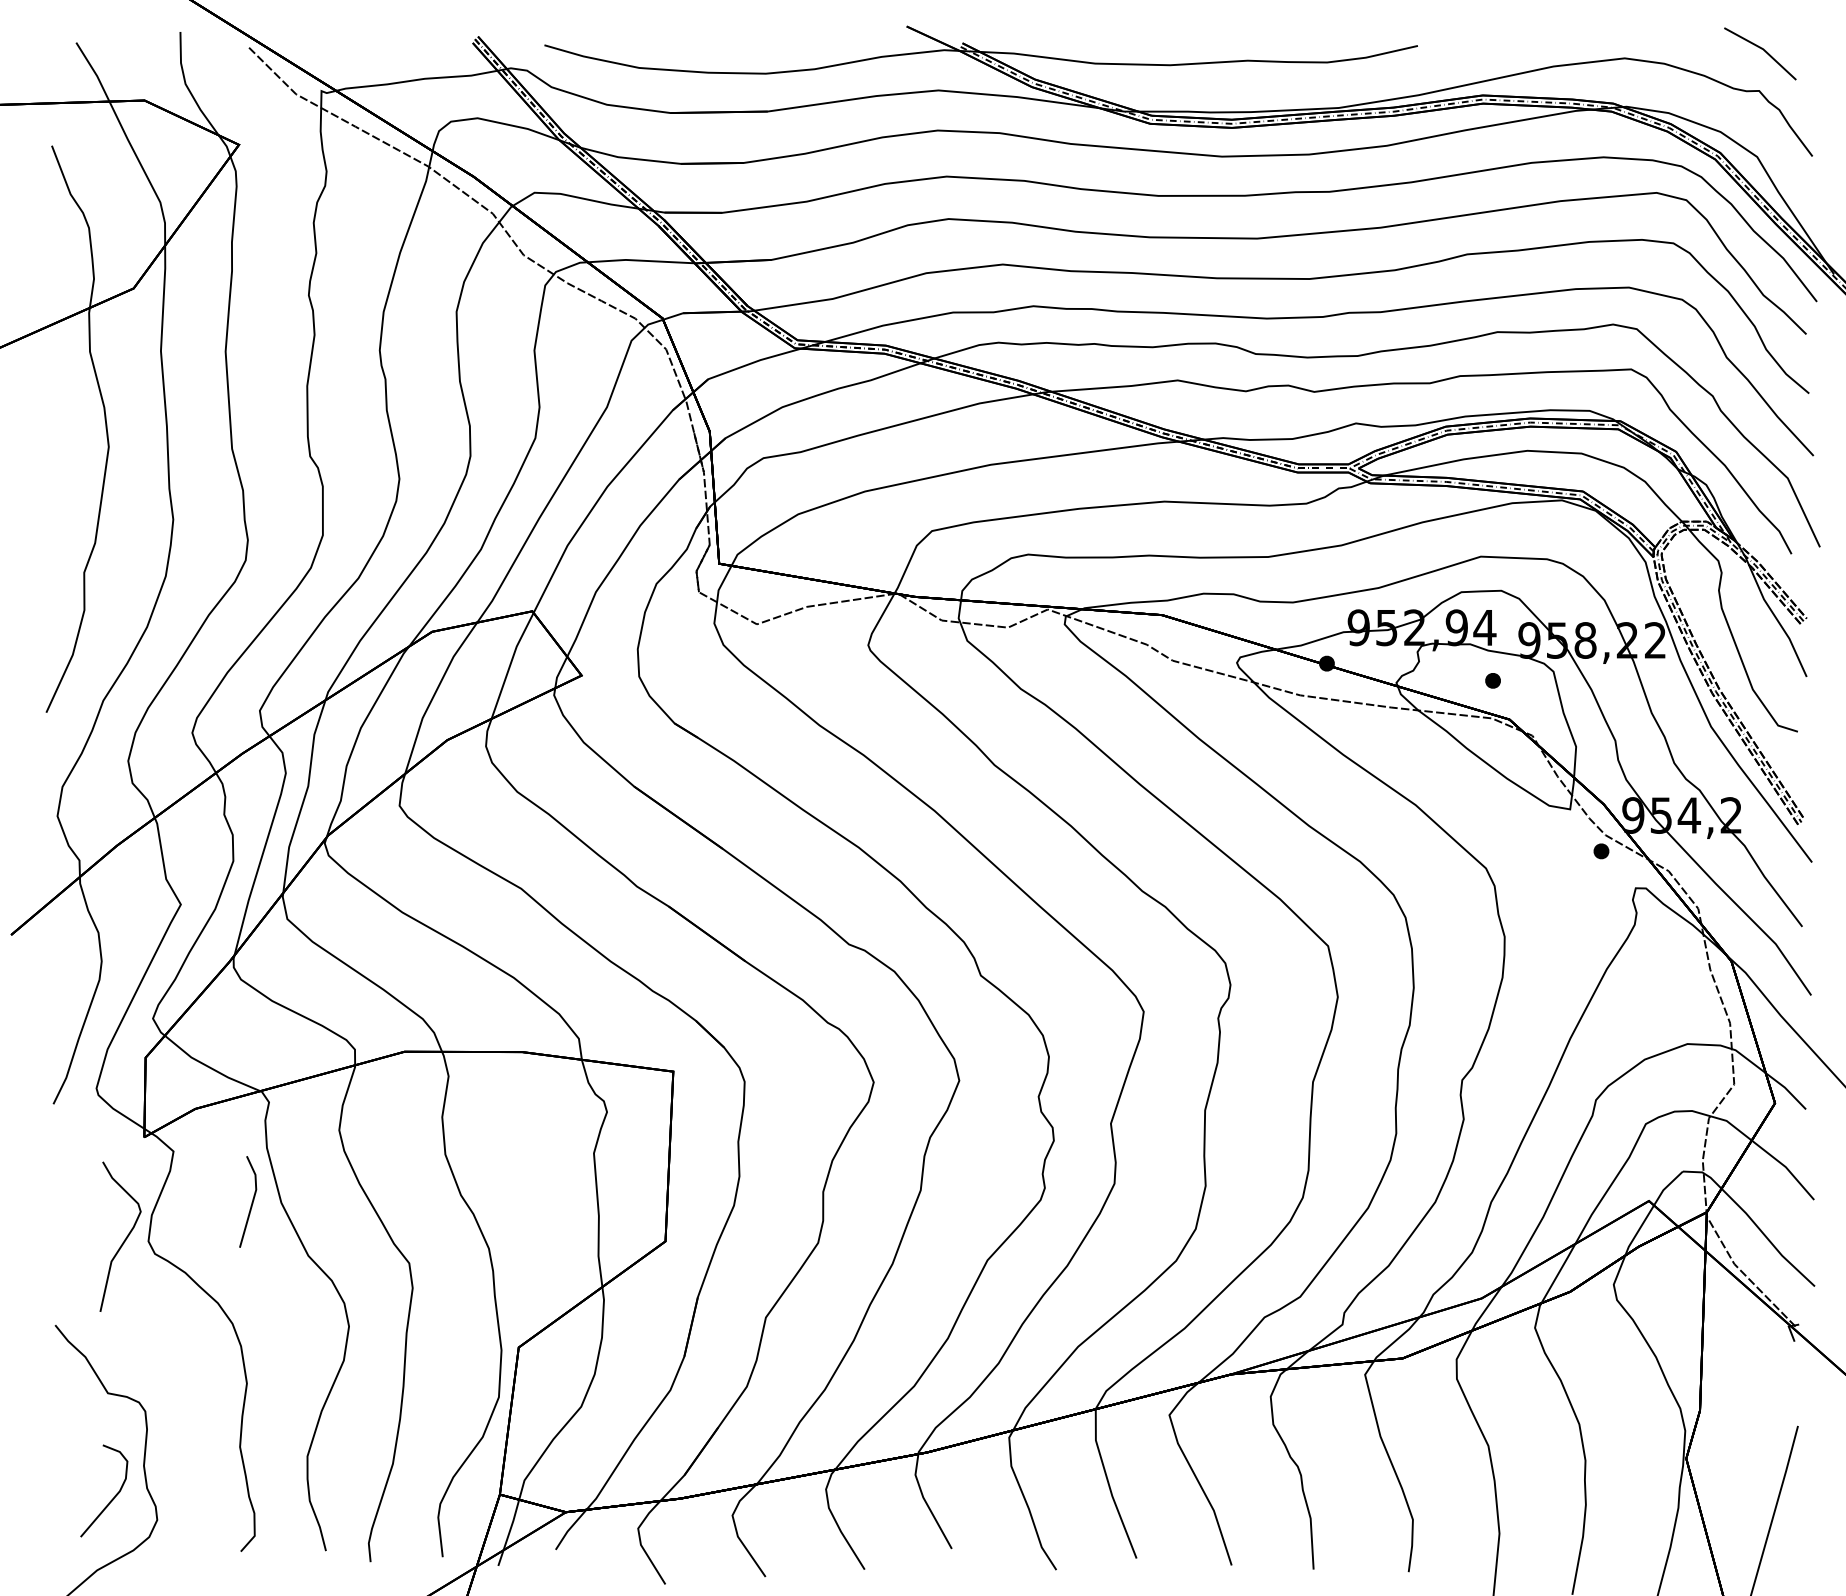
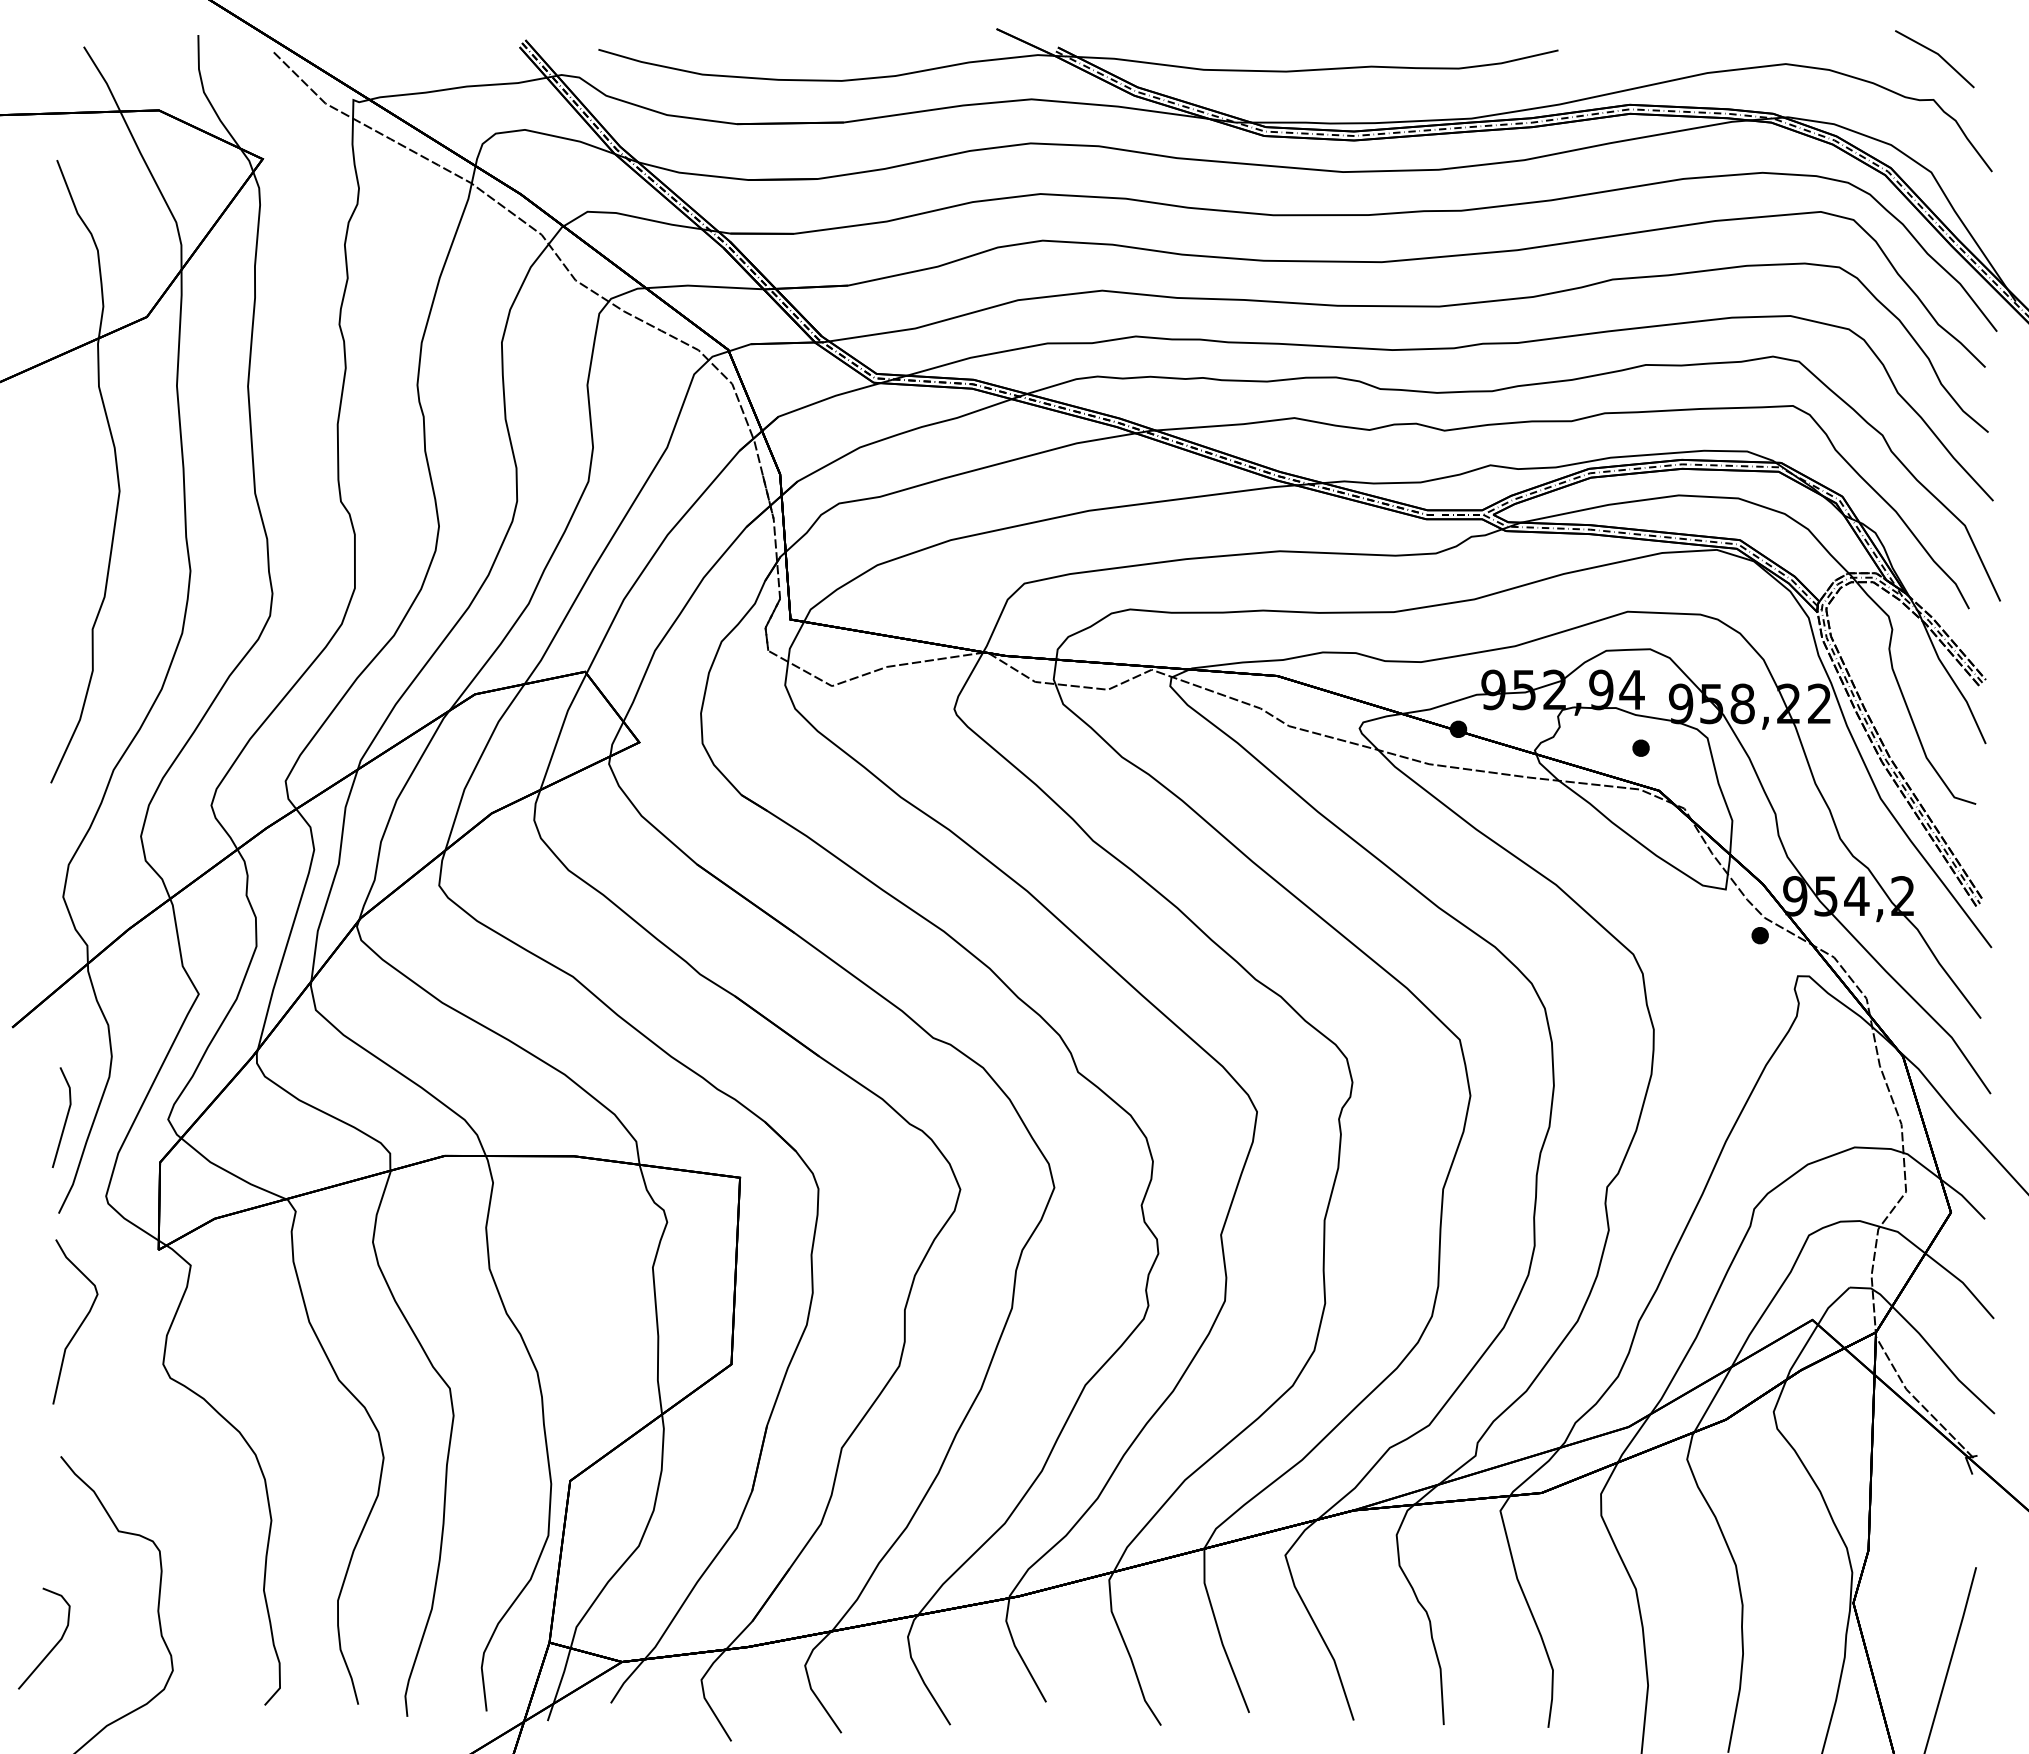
line: (251, 1202) -> (65, 1118), moved
curve: (124, 1239) -> (79, 1324), moved
curve: (112, 1498) -> (53, 1646), moved

